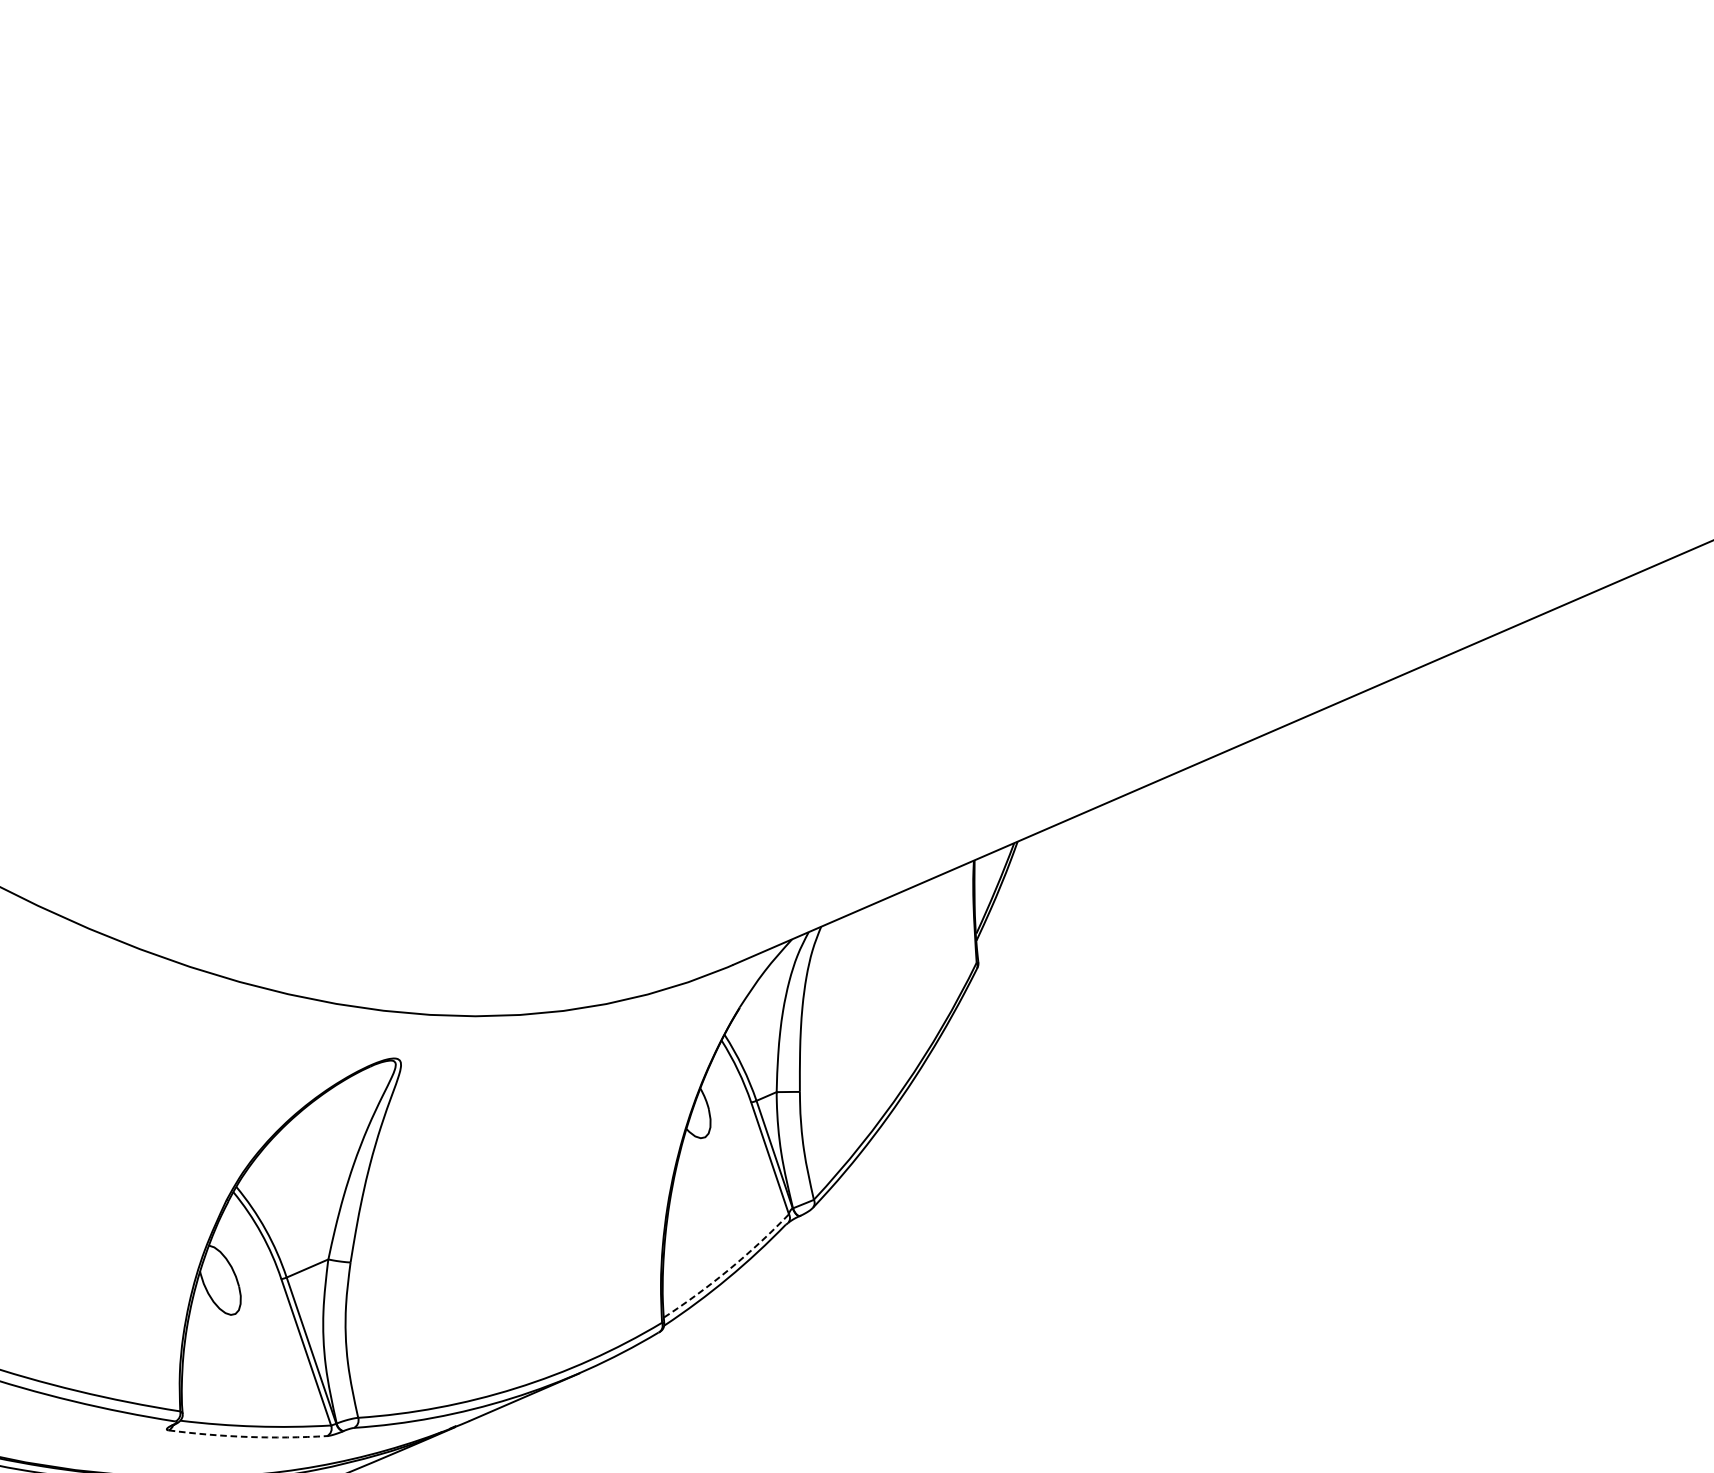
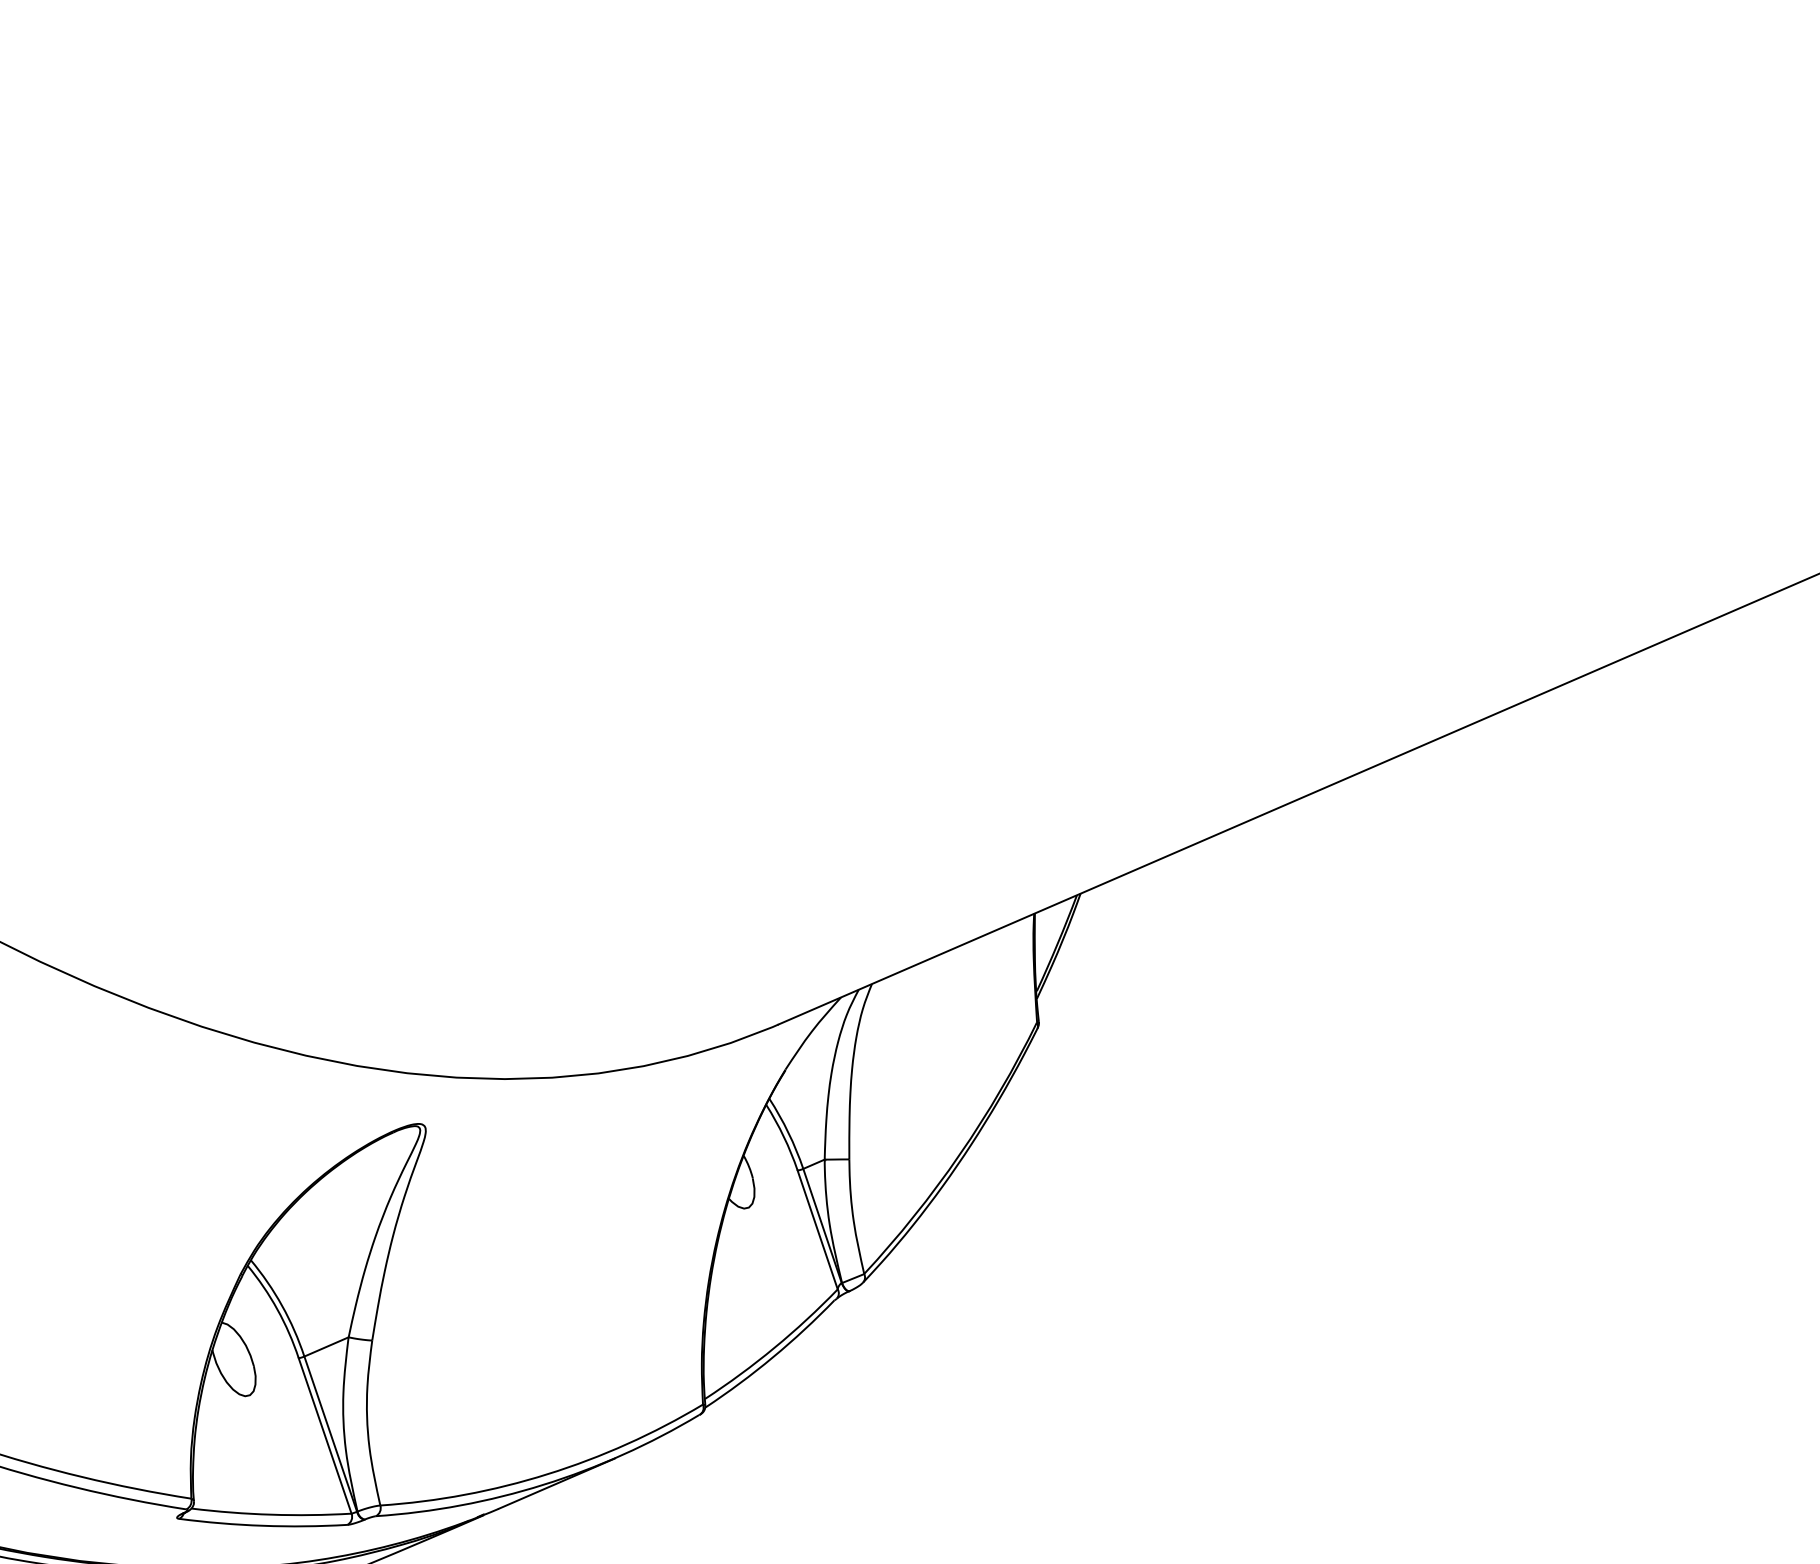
arc: (729, 1269) -> (774, 1347), dashed -> solid
arc: (247, 1436) -> (262, 1525), dashed -> solid

